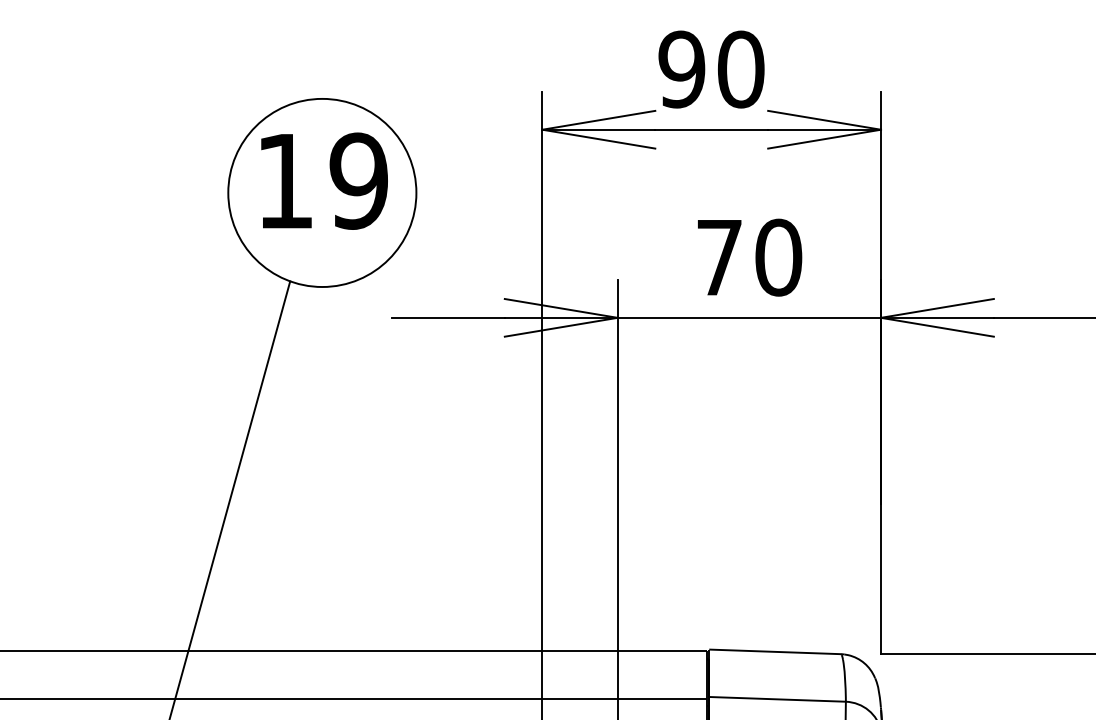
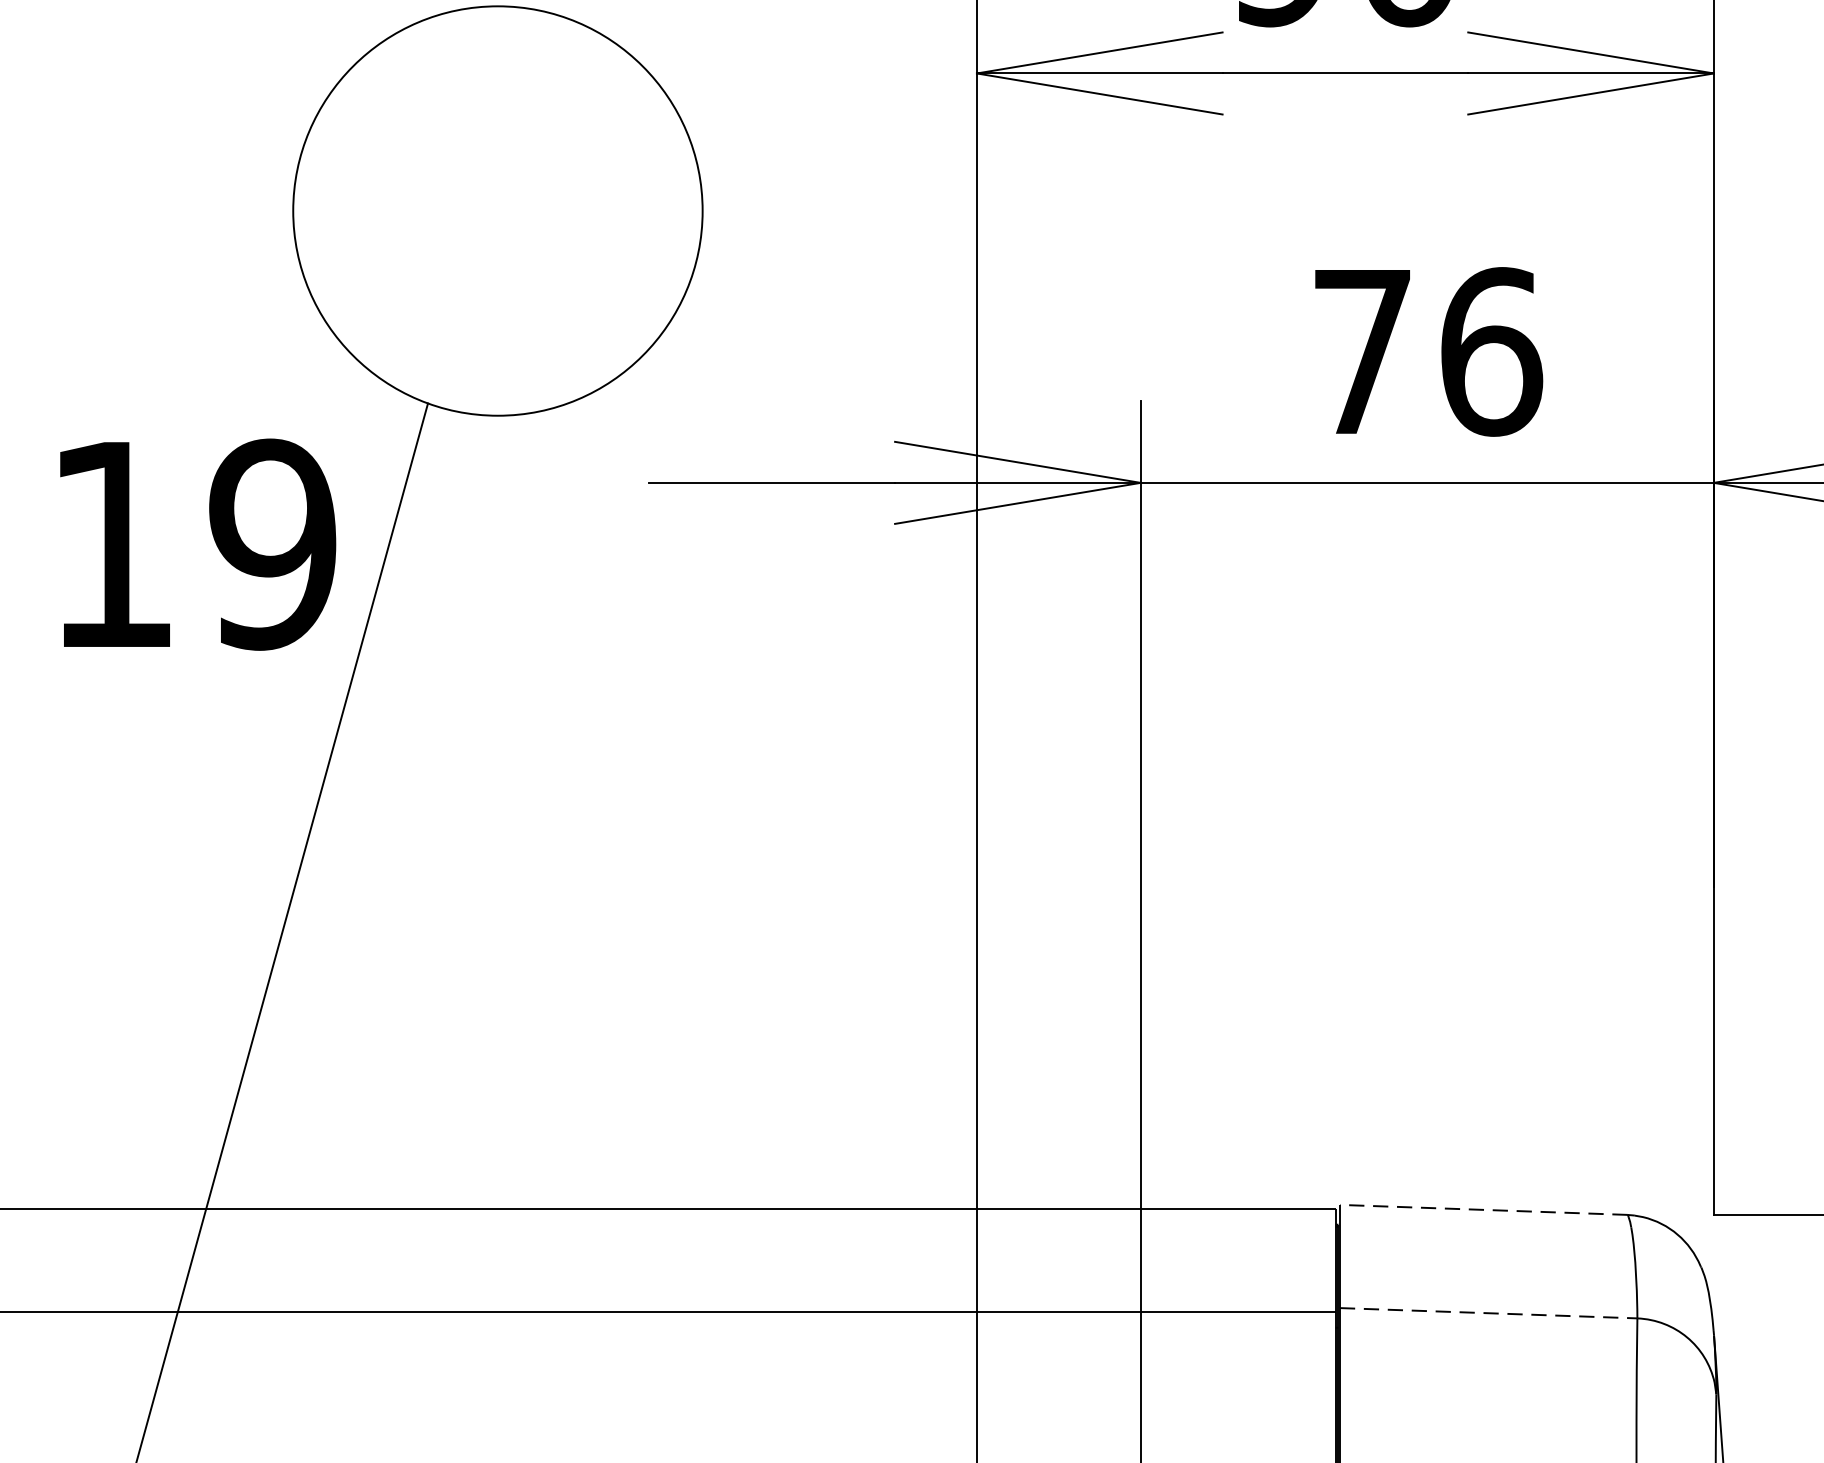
text: (324, 180) -> (197, 543), moved
text: (778, 257) -> (1490, 351), 70 -> 76
line: (774, 651) -> (1482, 1209), solid -> dashed
line: (778, 699) -> (1490, 1313), solid -> dashed

